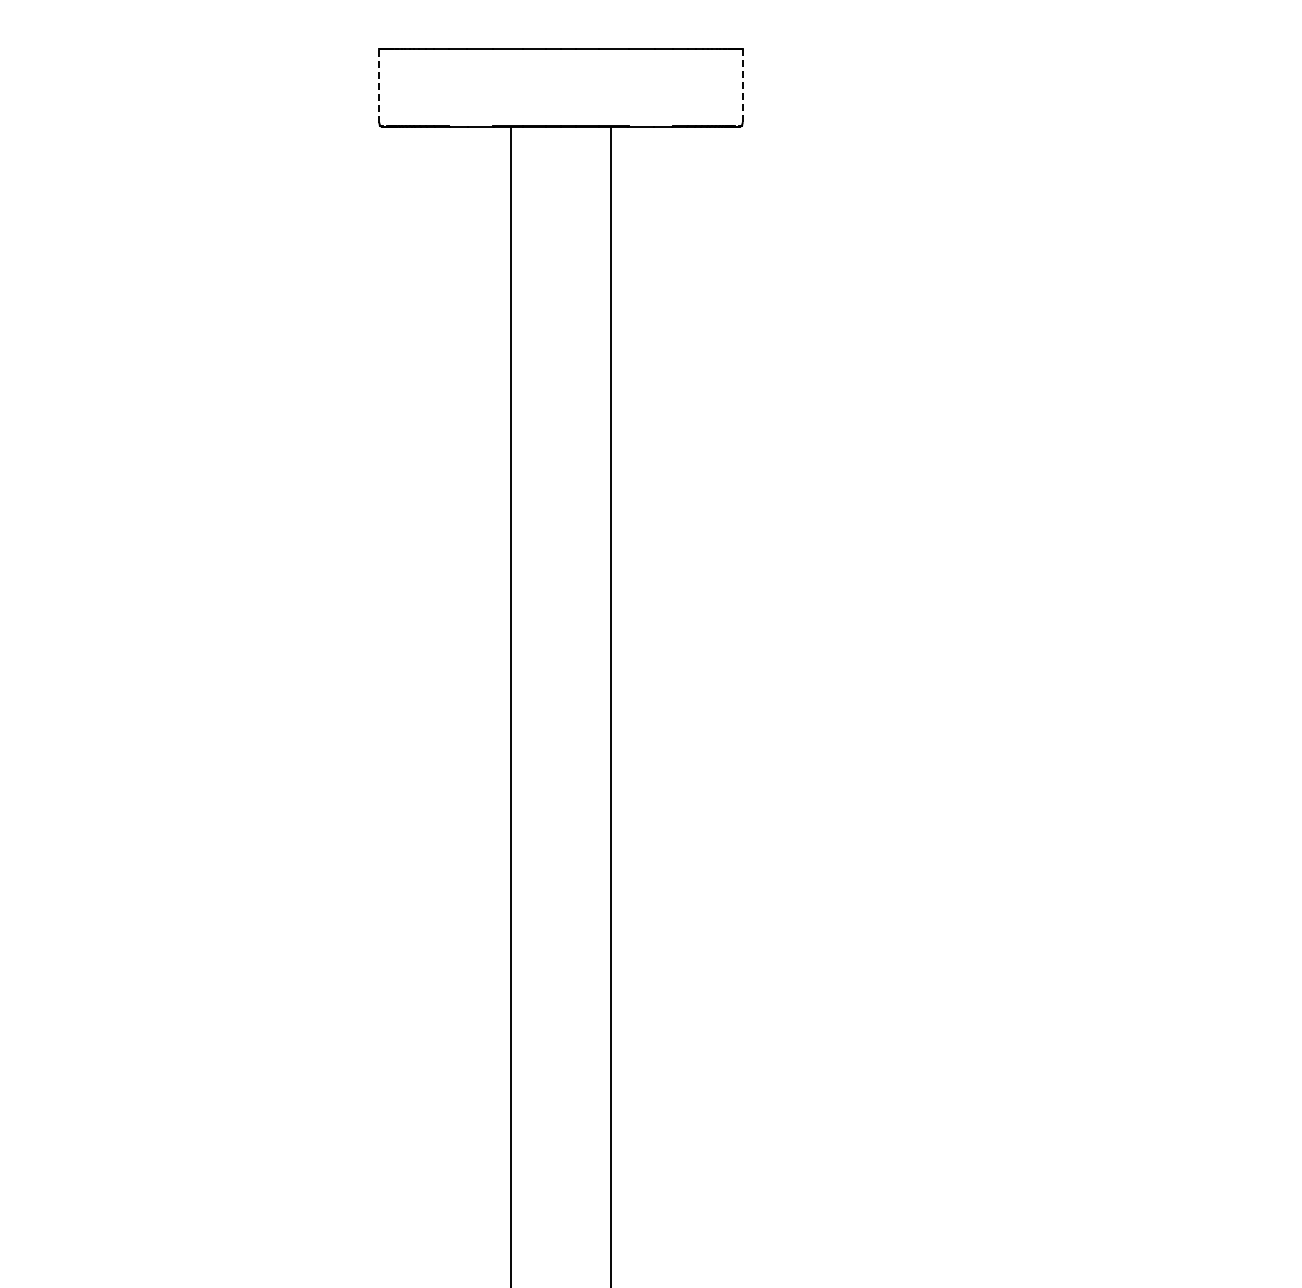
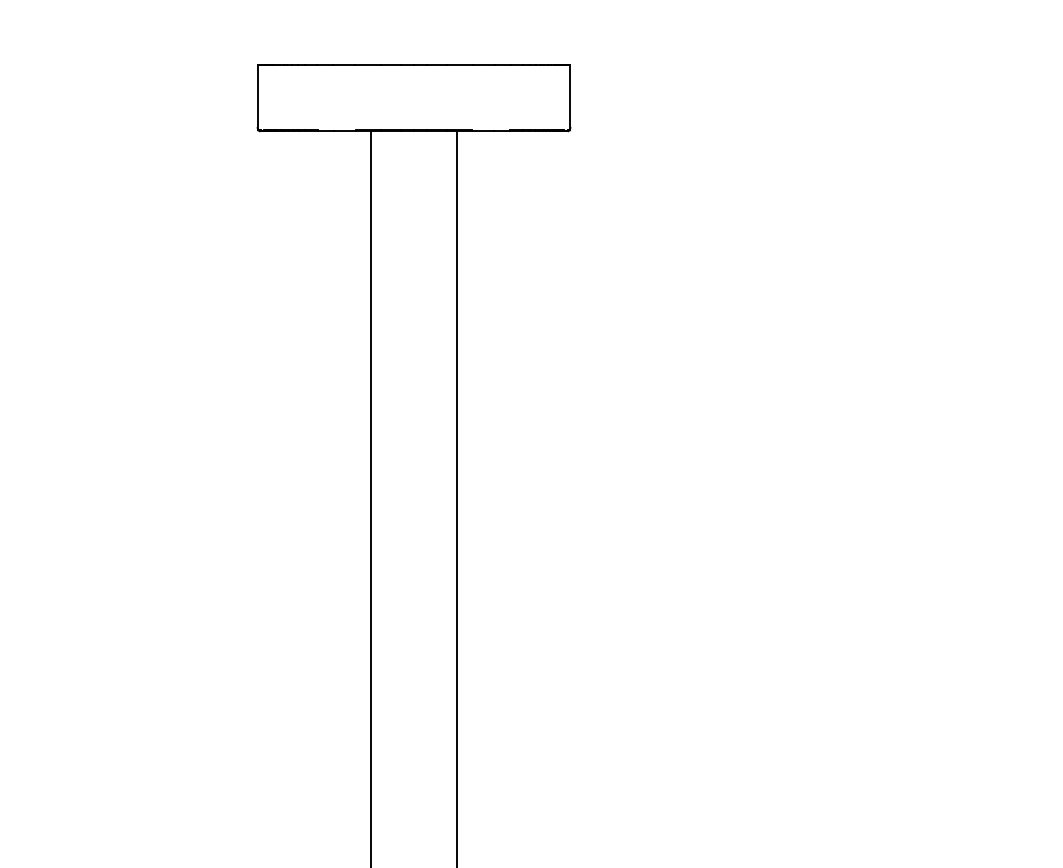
line: (379, 86) -> (257, 96), dashed -> solid
line: (742, 86) -> (570, 96), dashed -> solid

